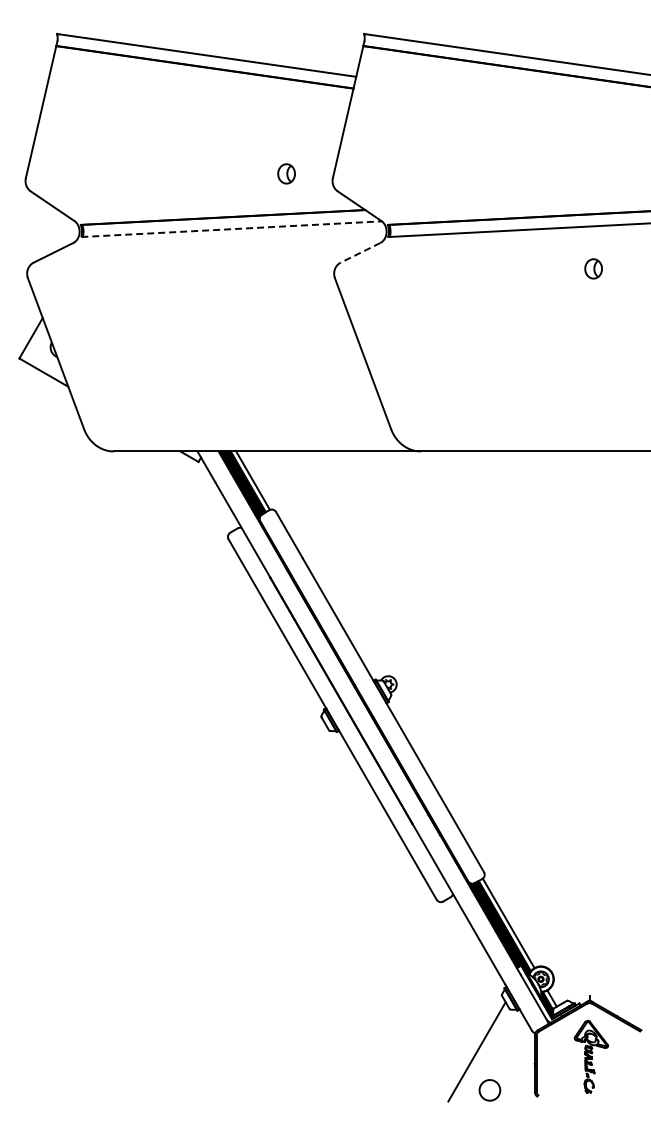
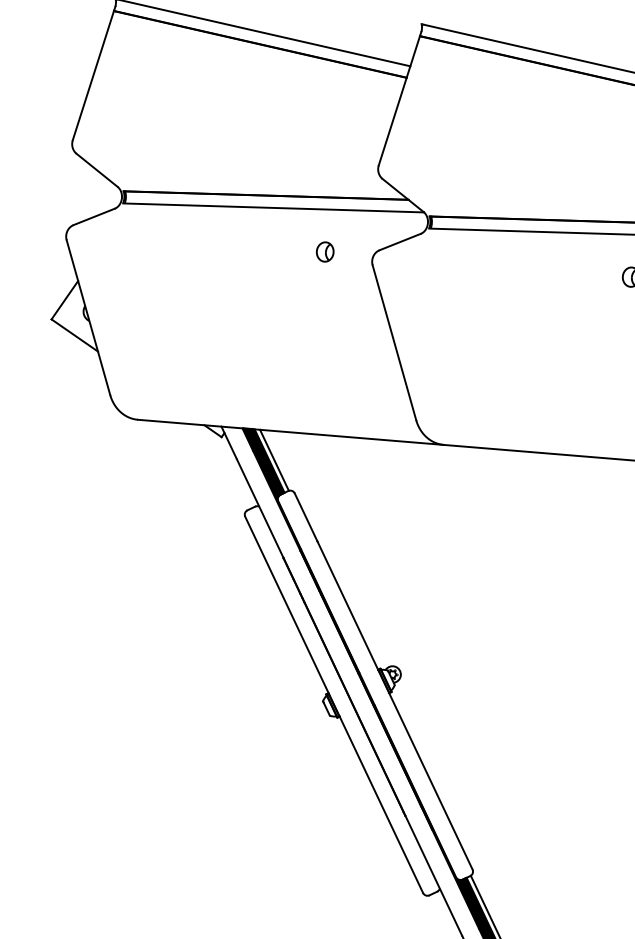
part: (286, 173) -> (325, 251), moved
line: (231, 229) -> (273, 208), dashed -> solid
line: (360, 253) -> (400, 242), dashed -> solid

